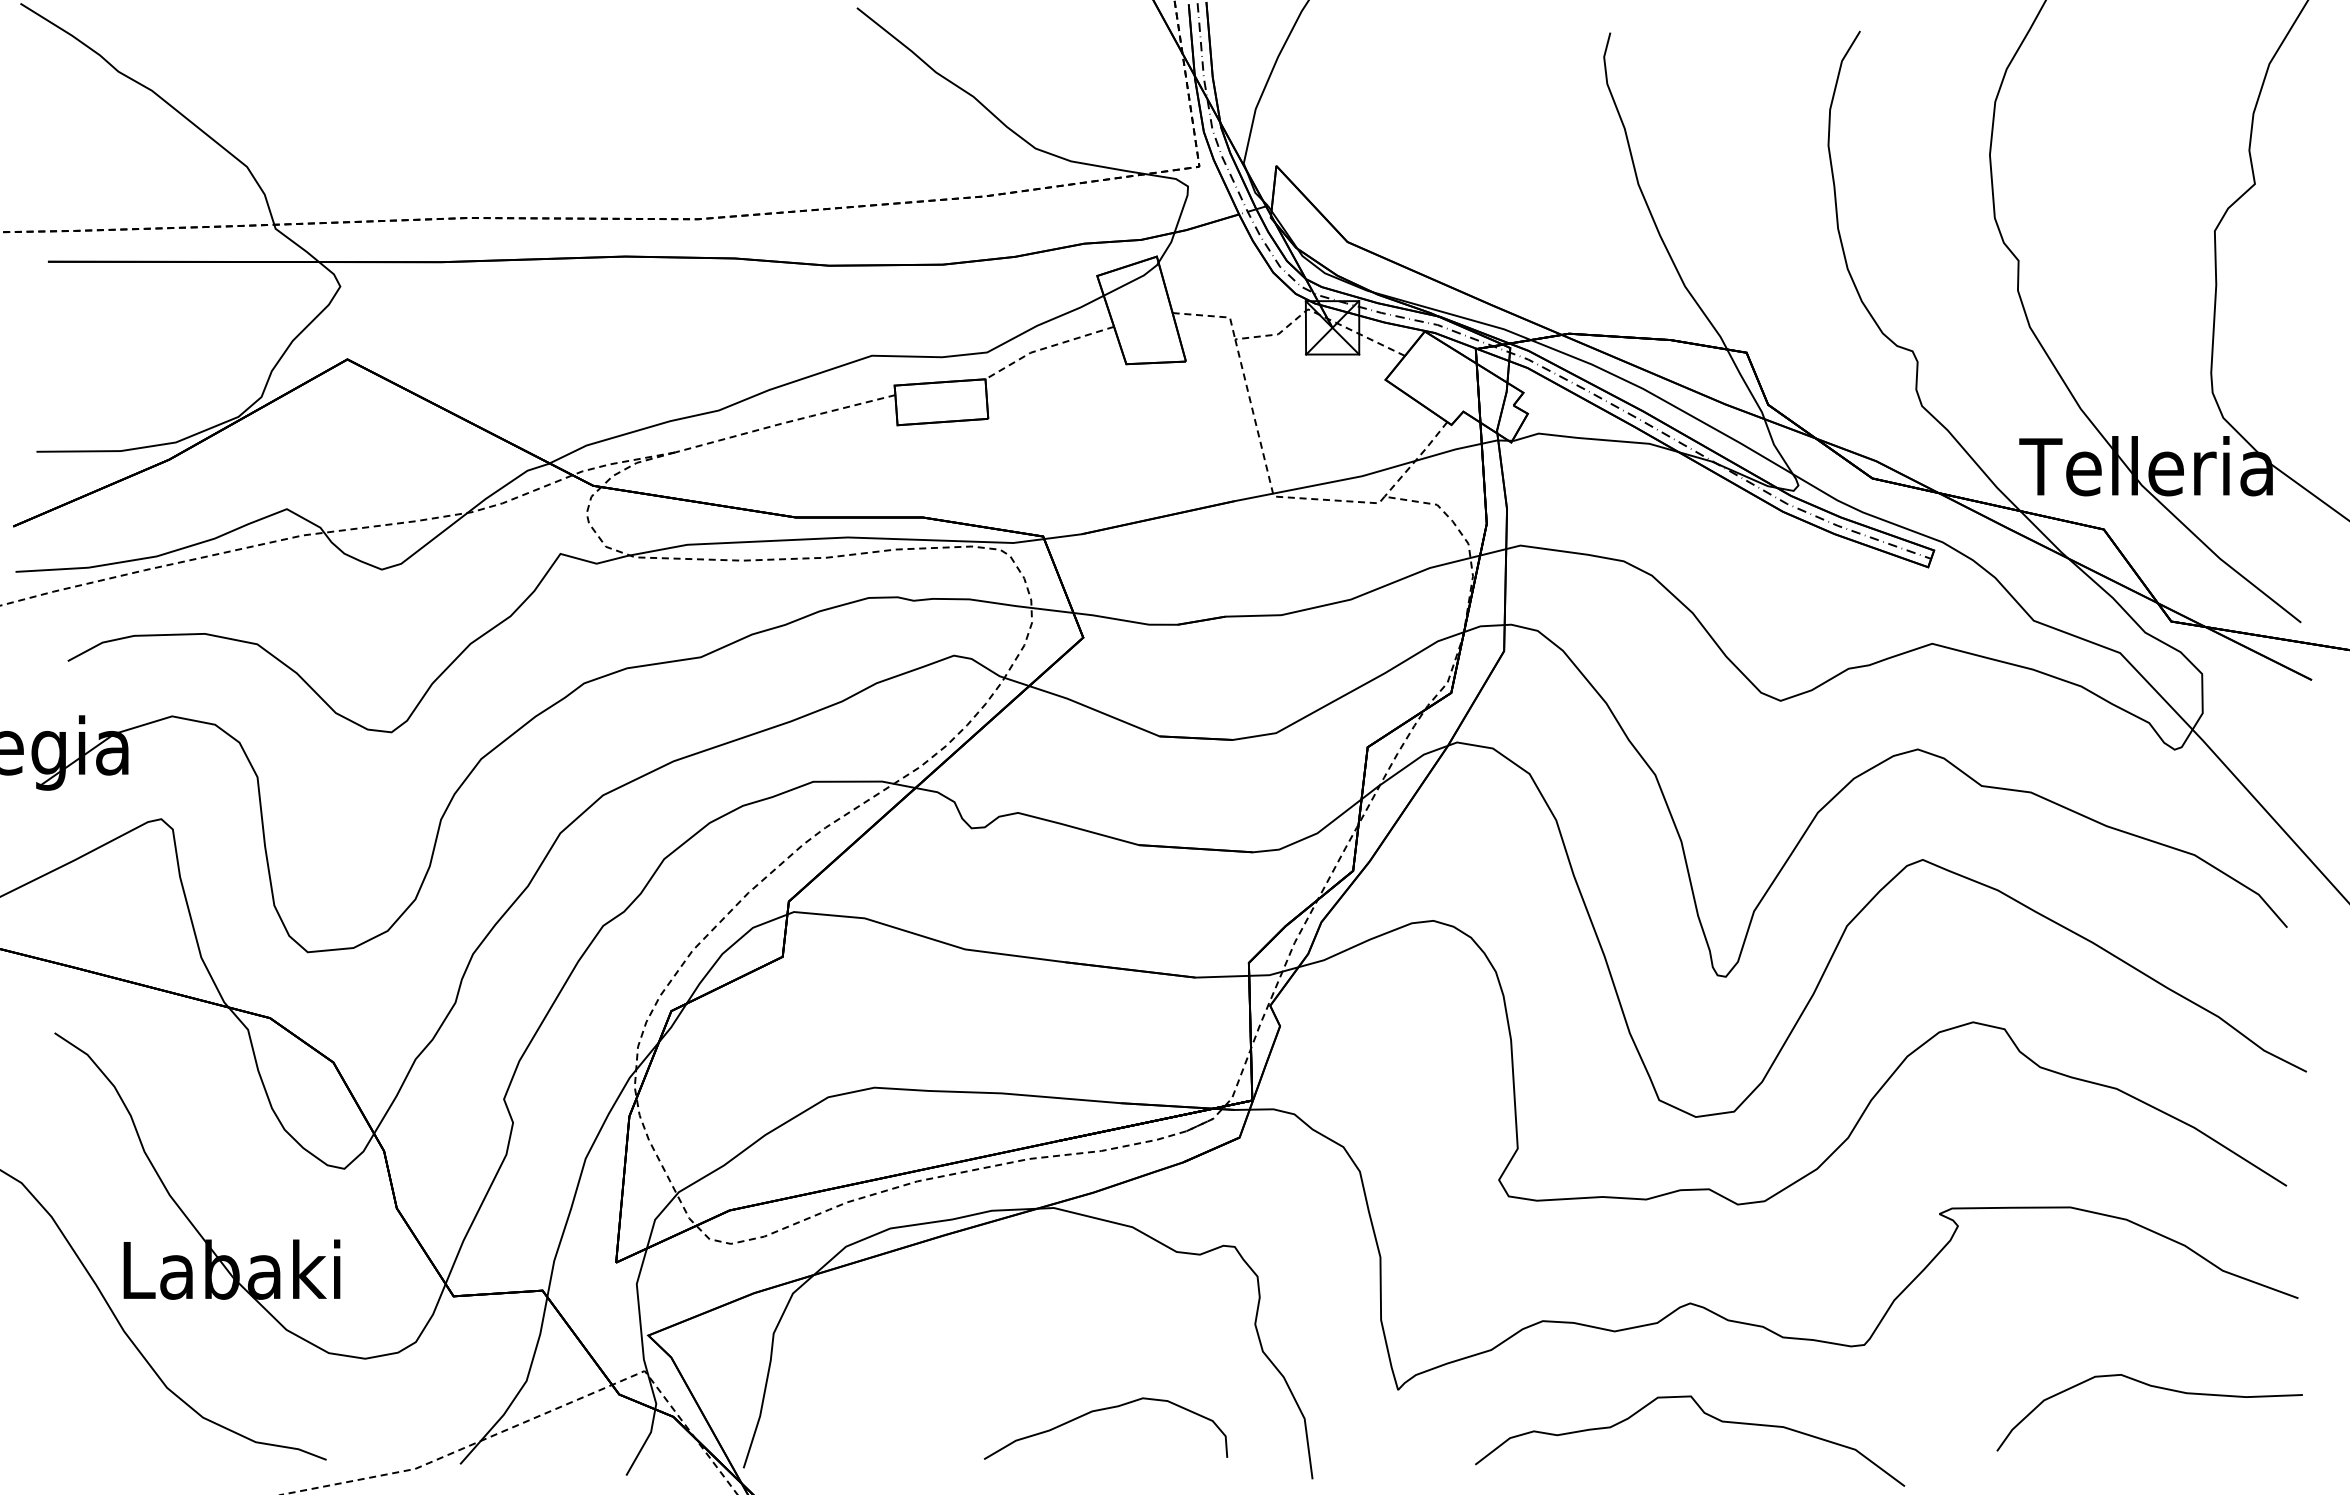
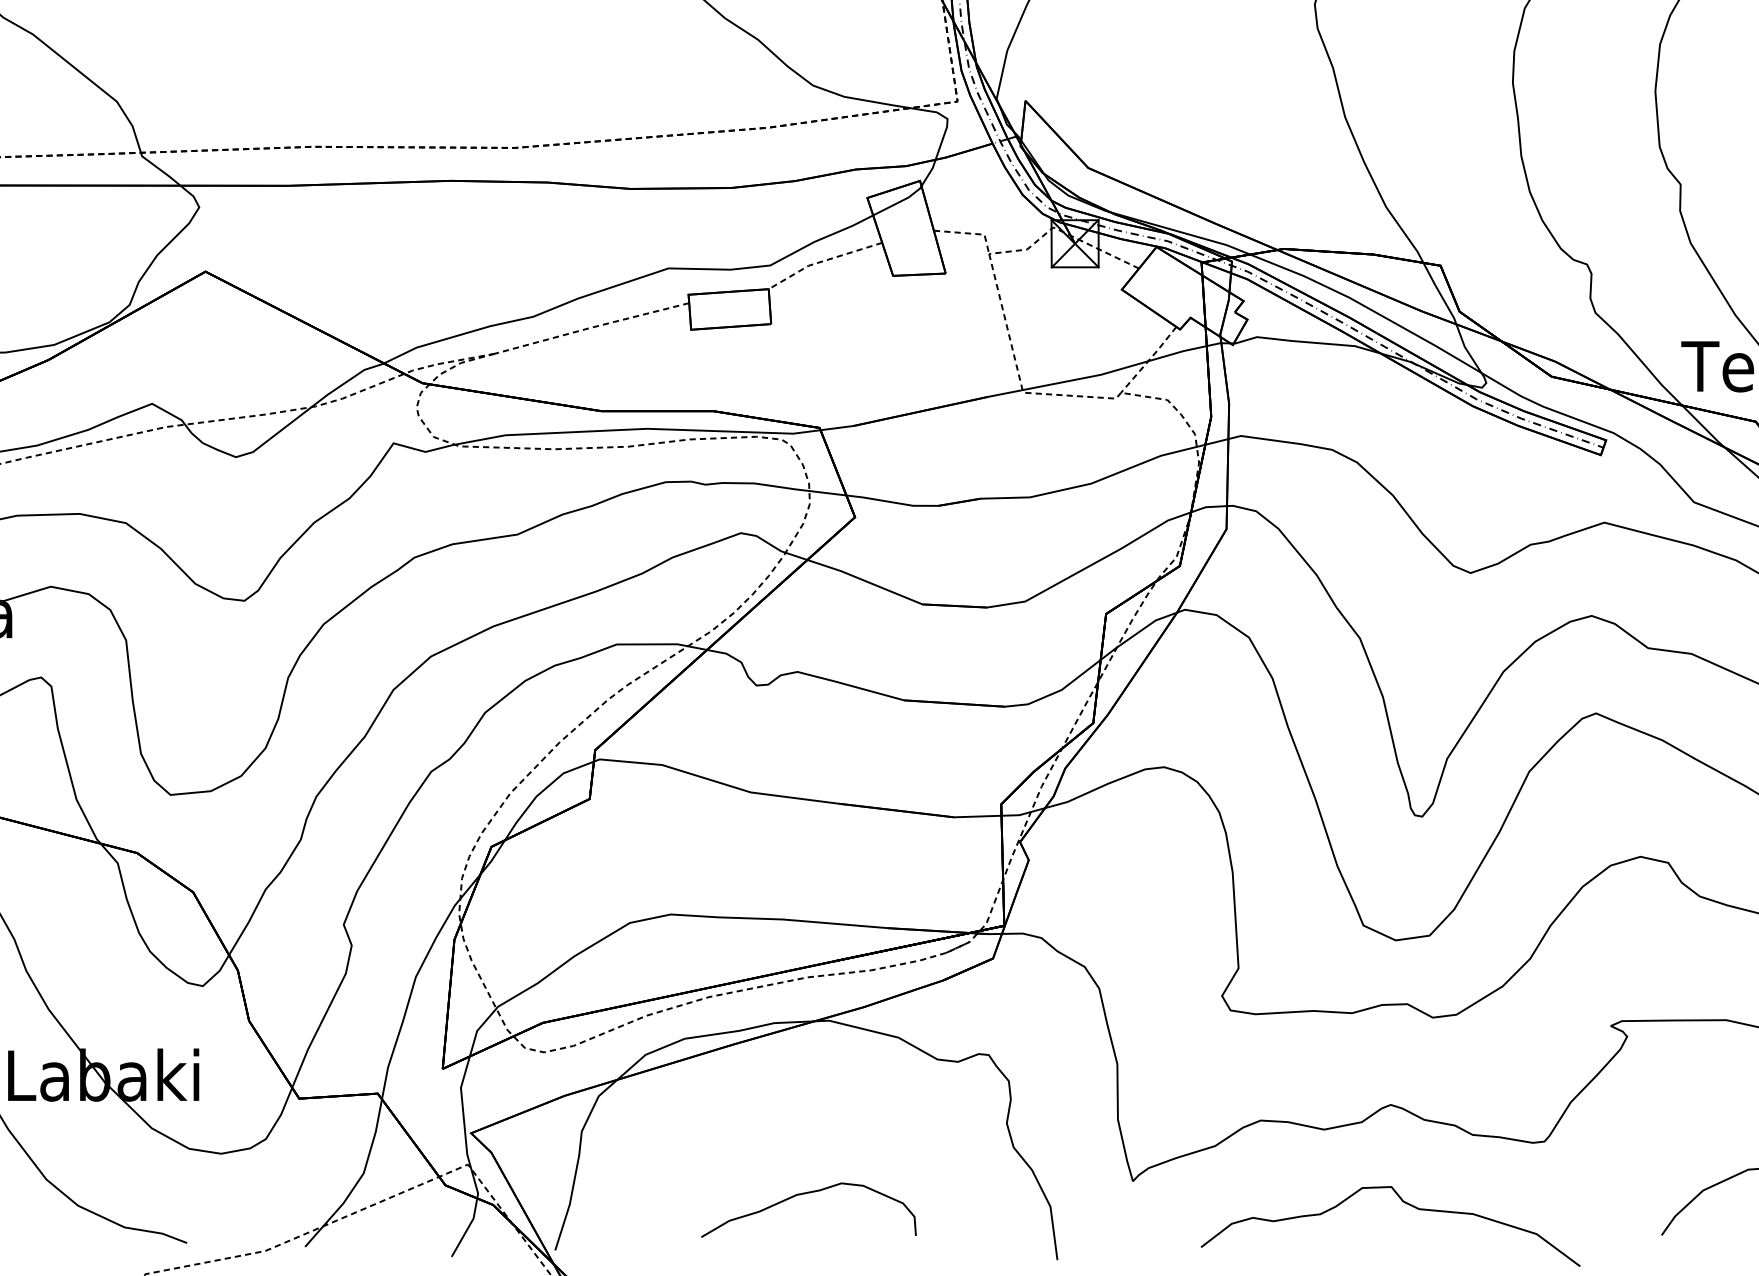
curve: (1103, 1410) -> (806, 1194), moved

